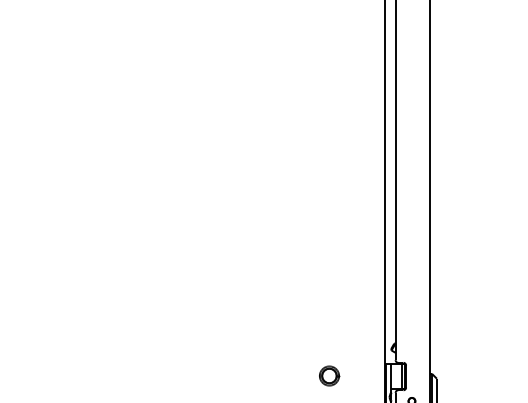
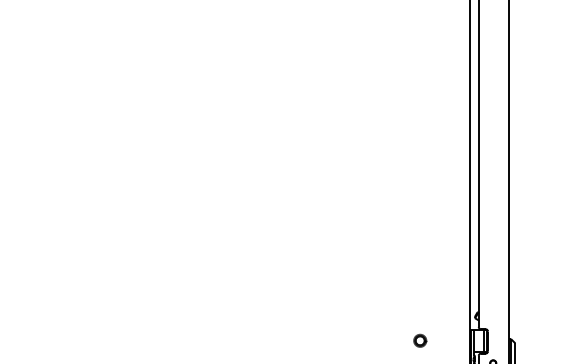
part: (329, 375) -> (420, 340), size x0.71

